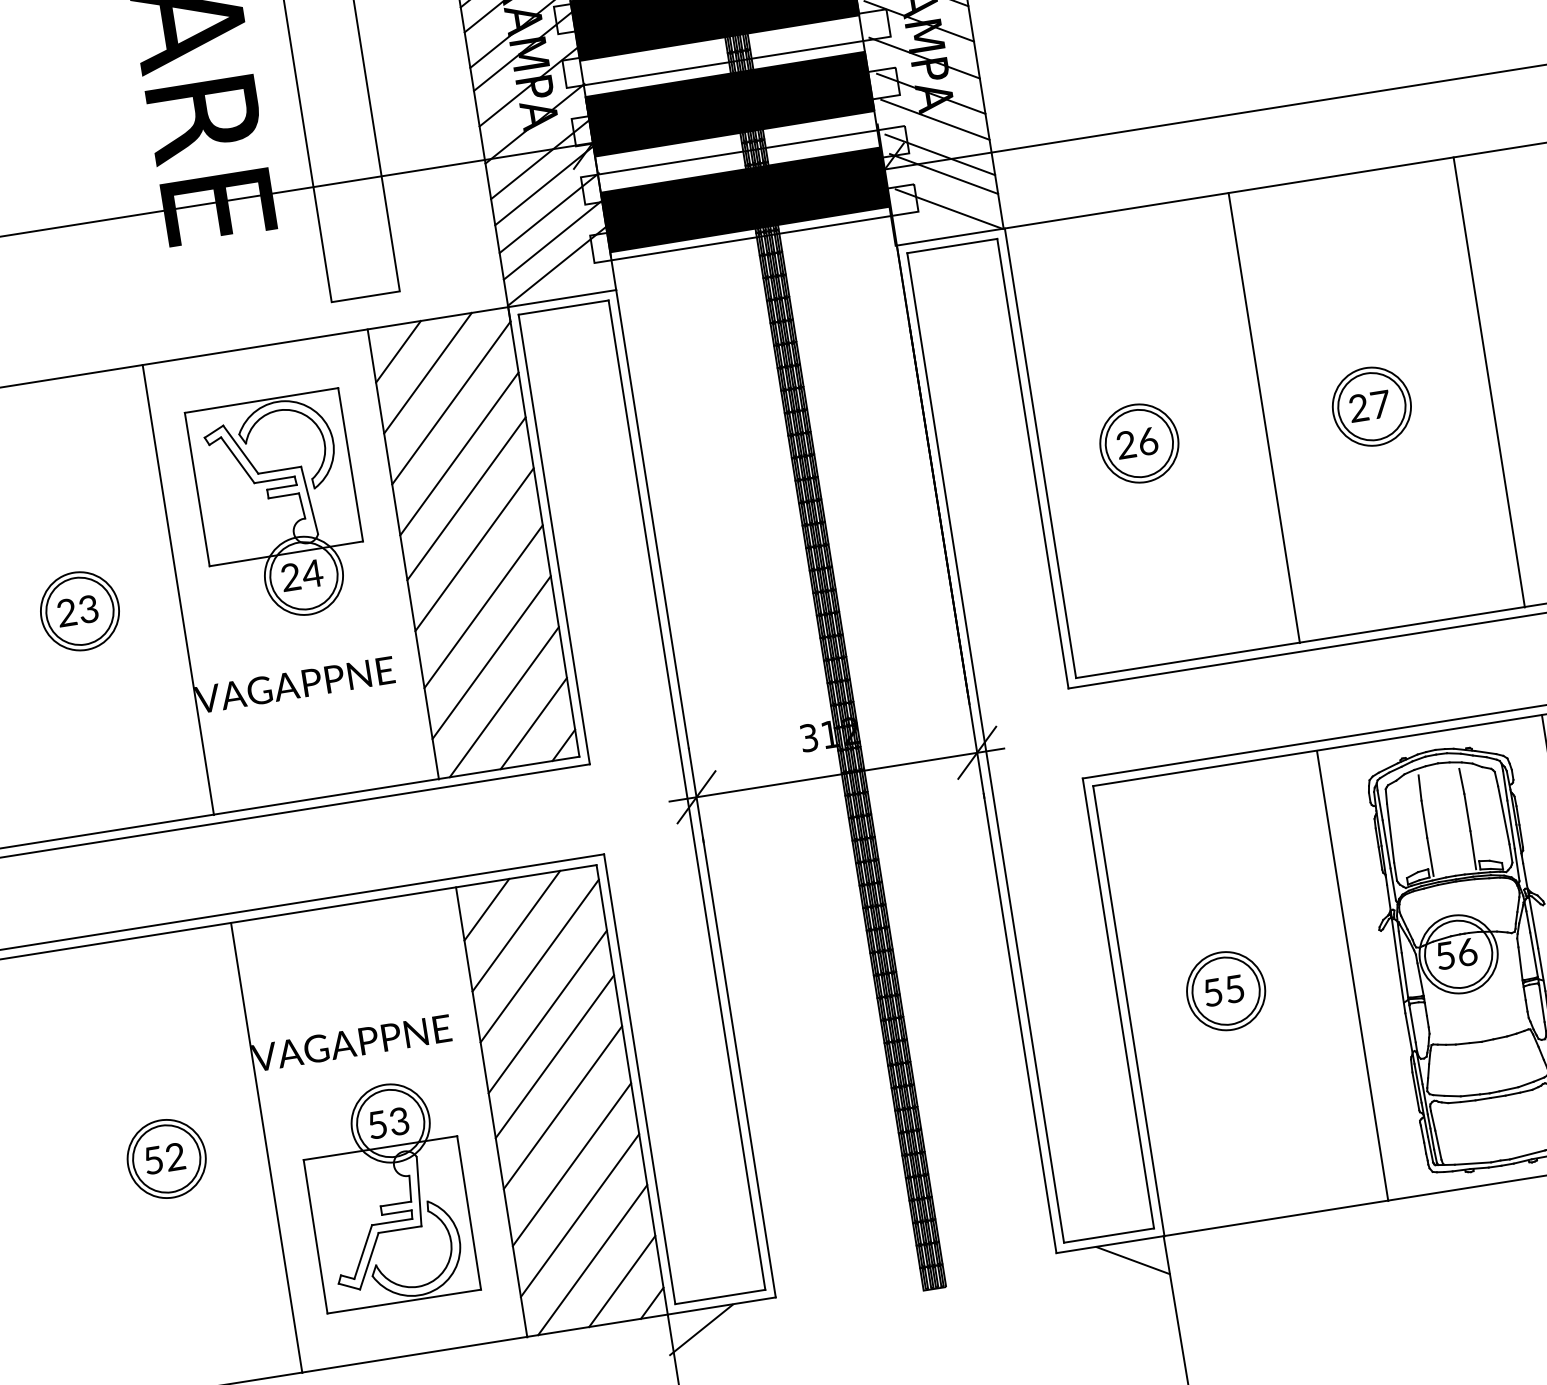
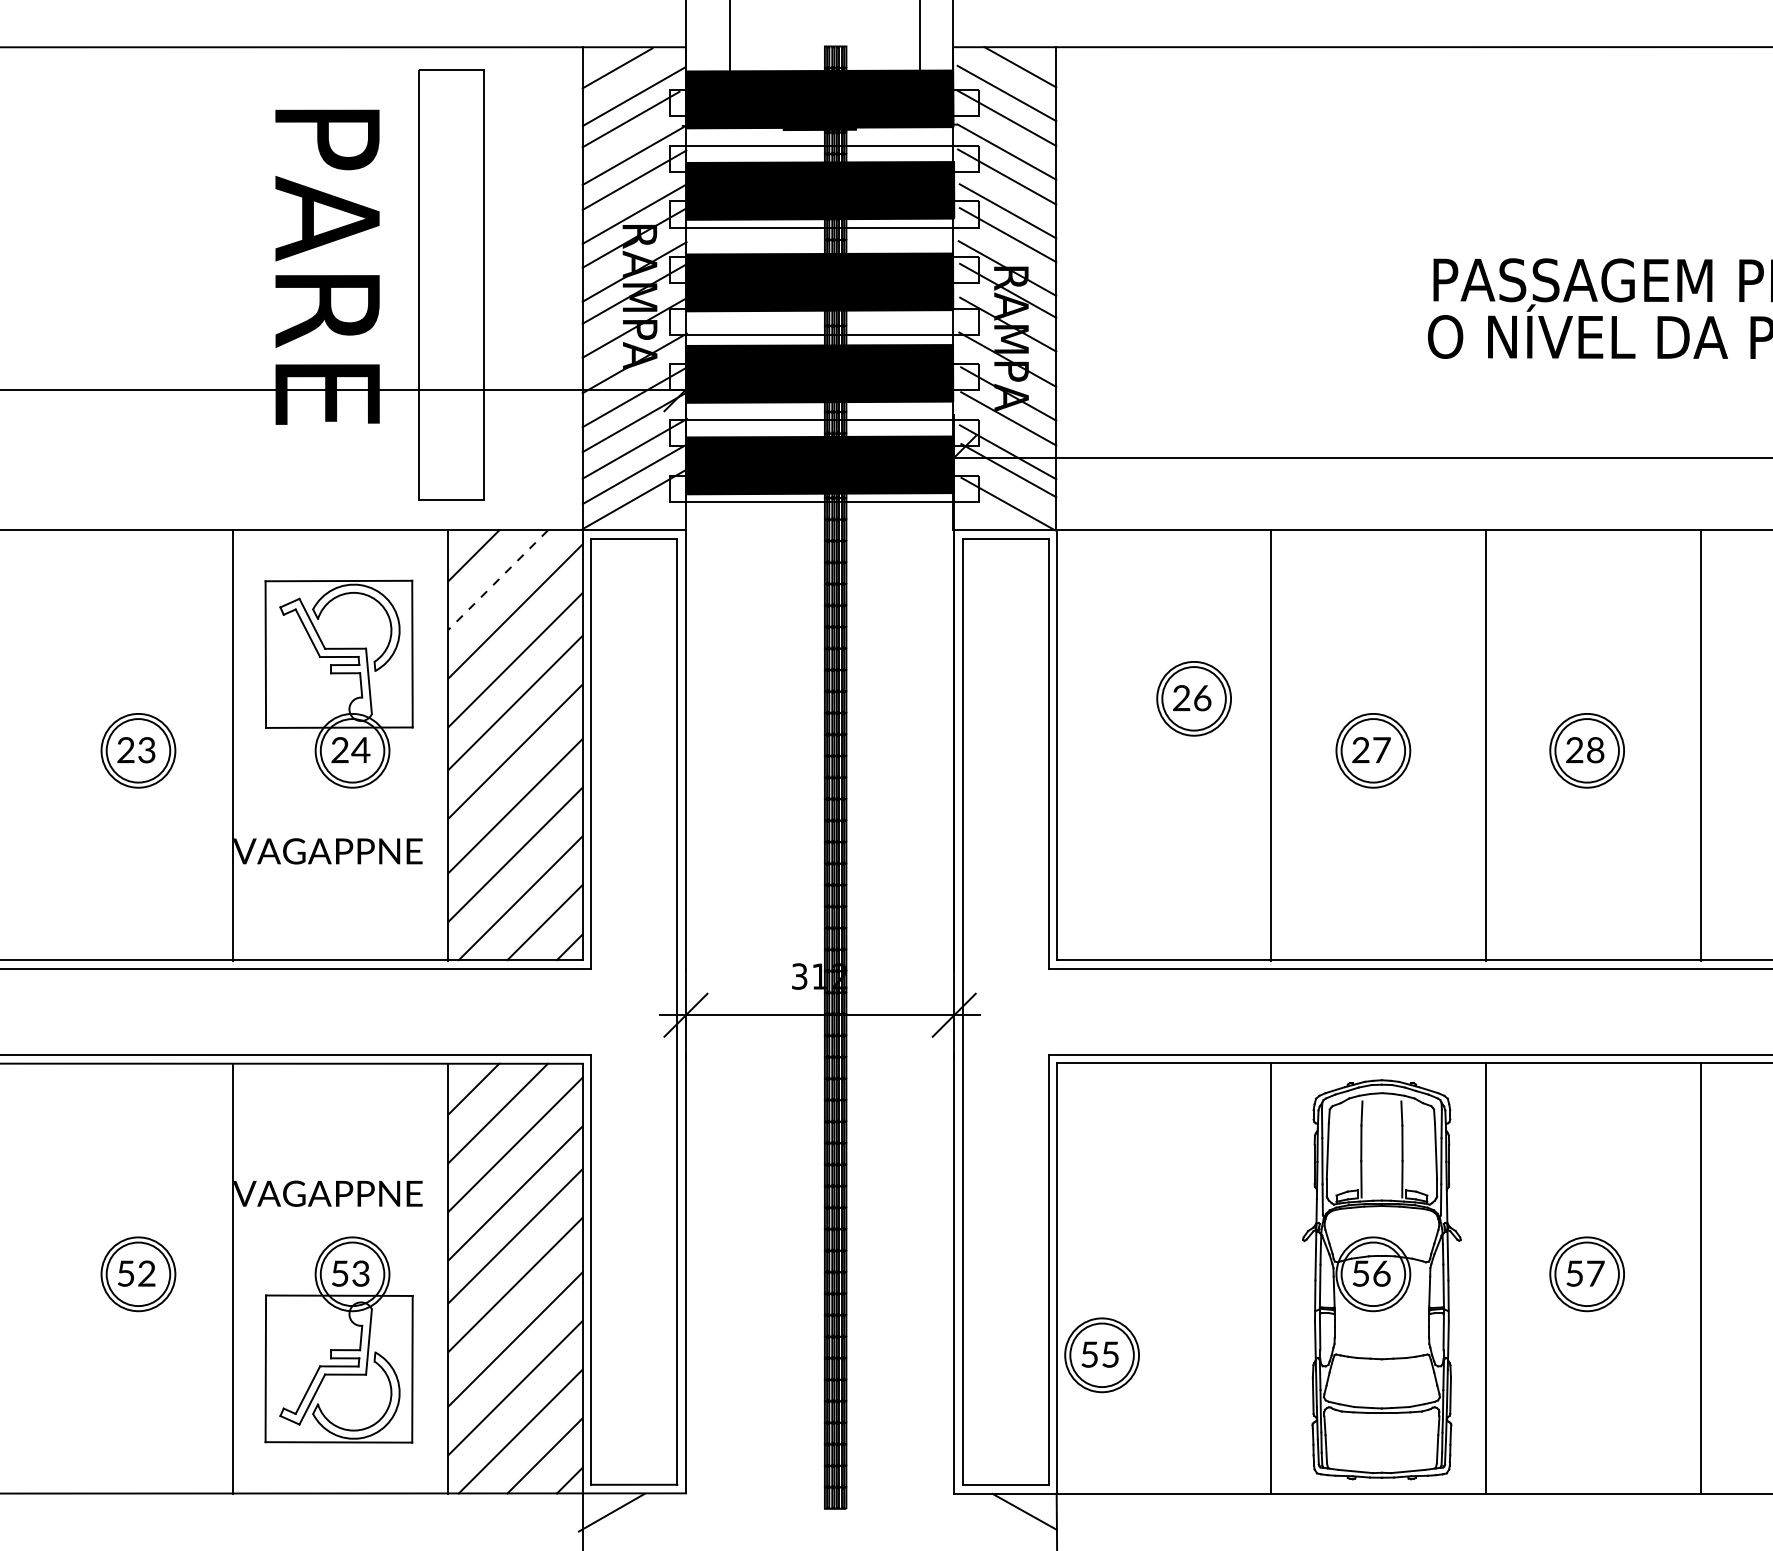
line: (427, 373) -> (497, 580), solid -> dashed
part: (1138, 443) -> (1193, 698), moved
part: (1225, 991) -> (1101, 1355), moved

